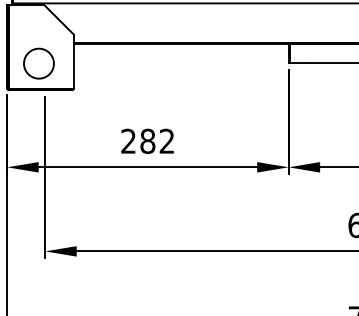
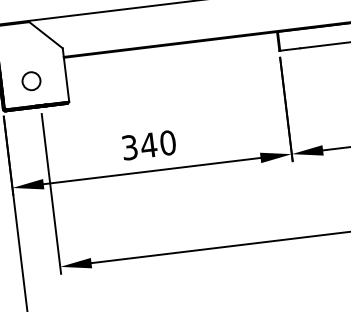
circle: (38, 63) -> (31, 81), size x0.6
text: (147, 140) -> (148, 144), 282 -> 340

